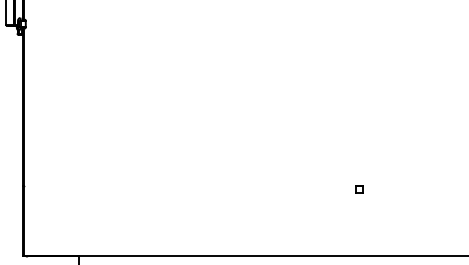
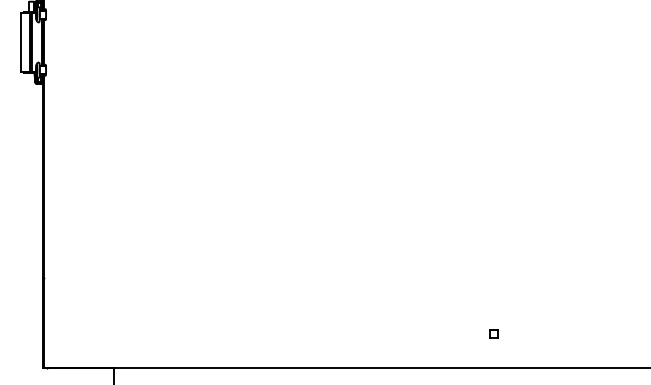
part: (359, 188) -> (493, 333), moved

